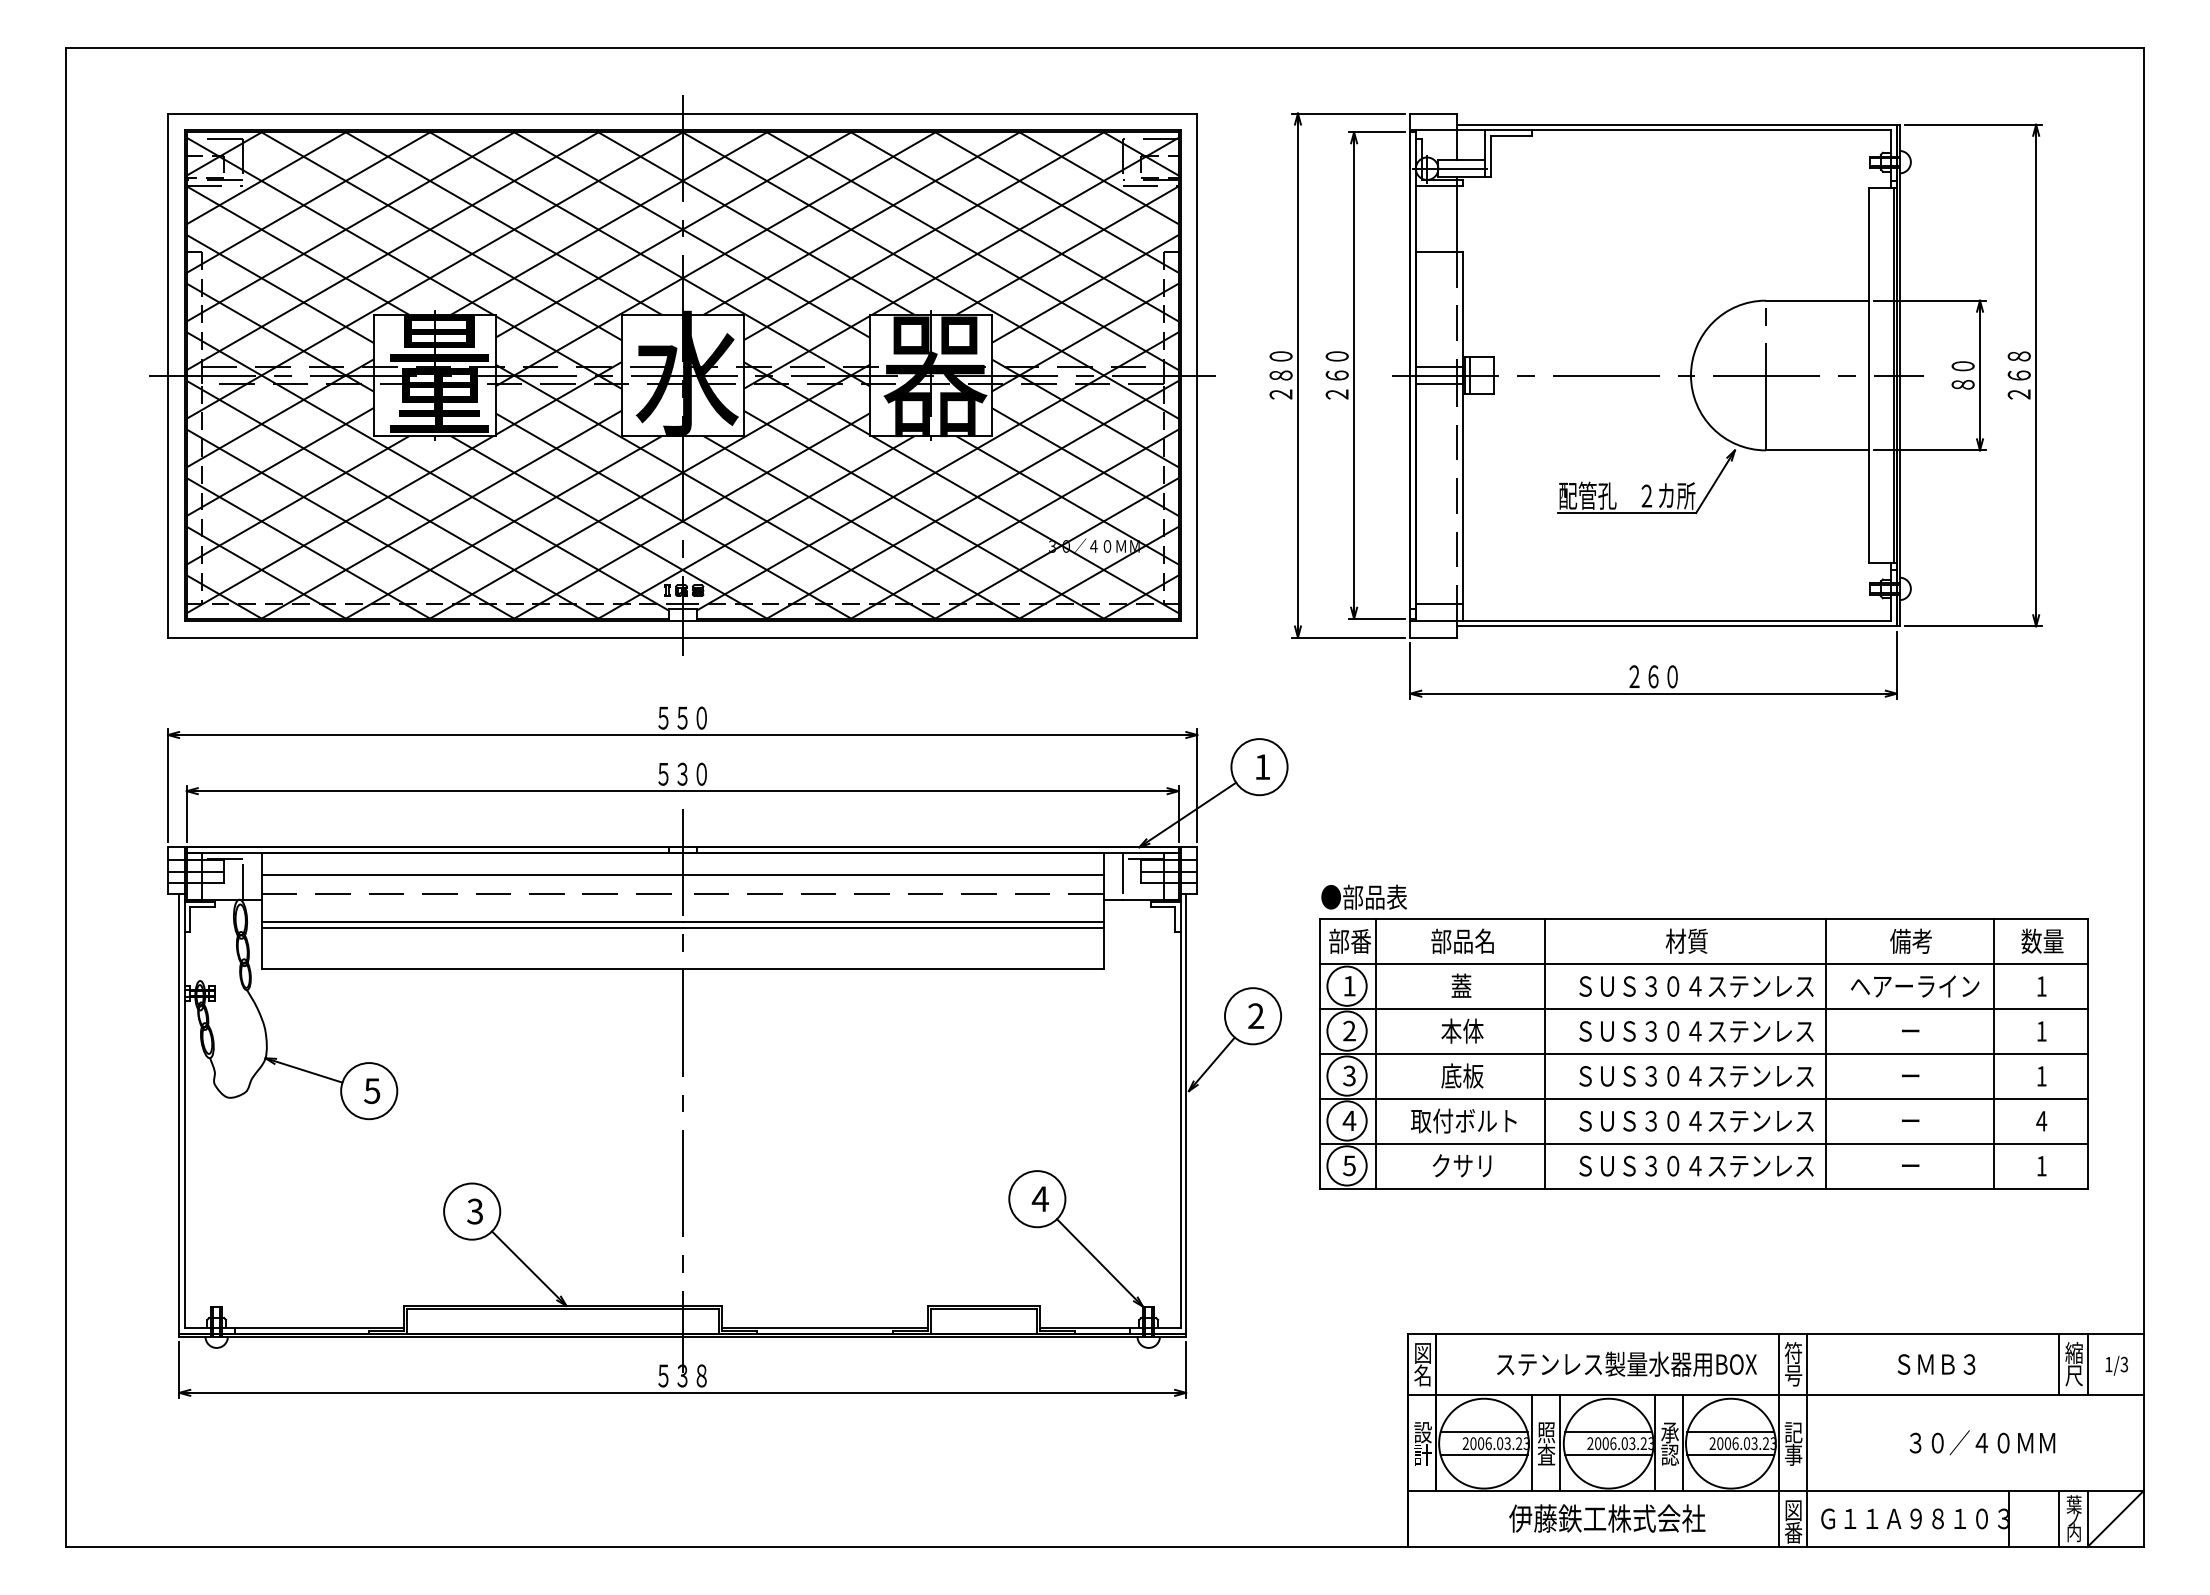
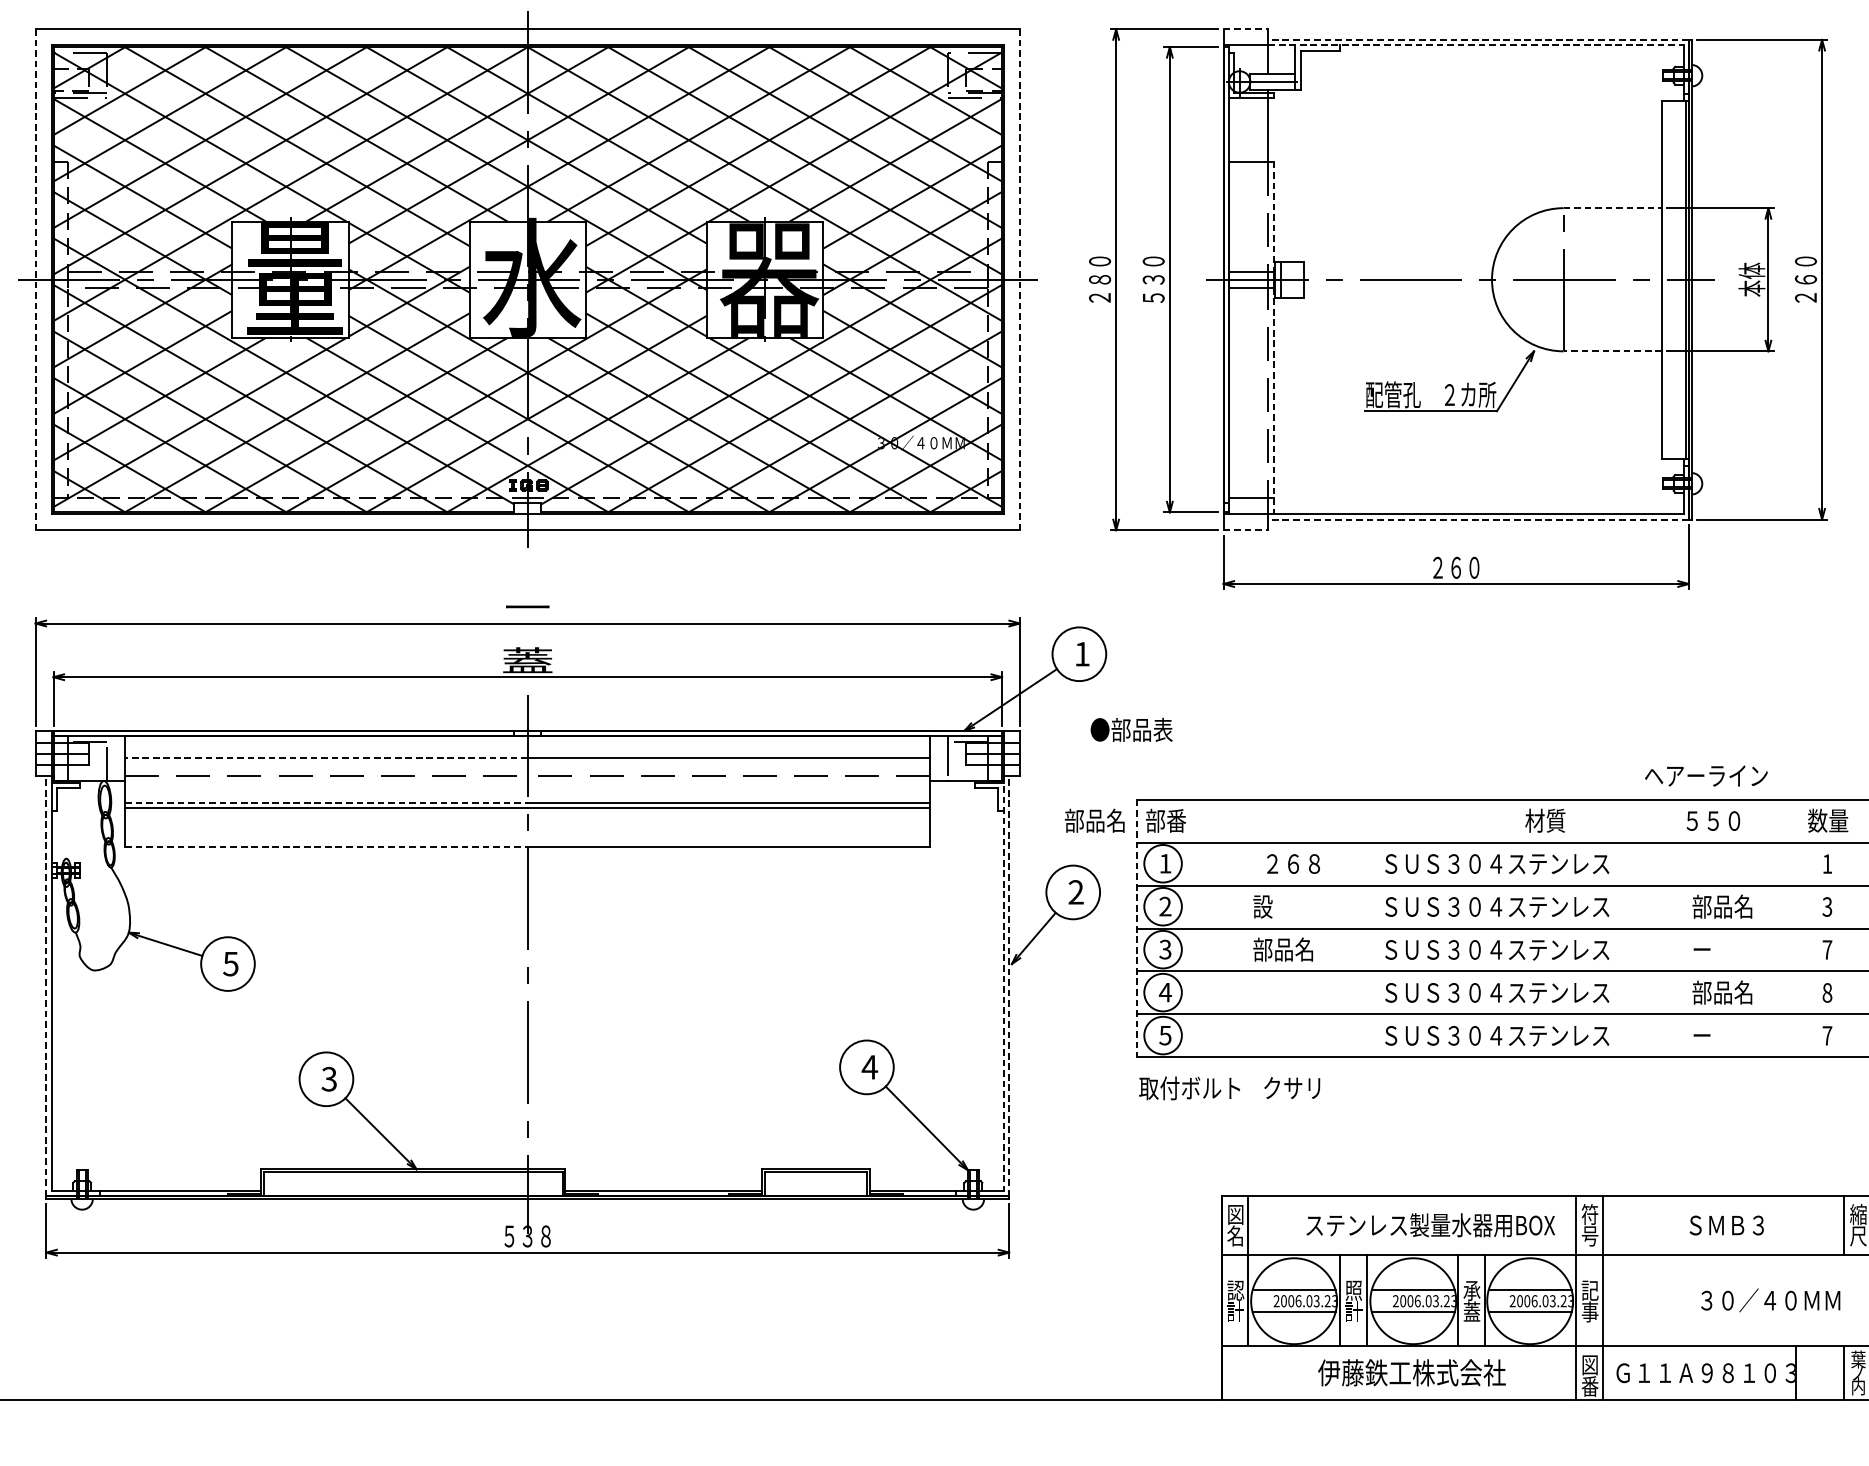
line: (1434, 113) -> (1246, 29), solid -> dashed
line: (1676, 124) -> (1478, 39), solid -> dashed
line: (1674, 130) -> (1476, 45), solid -> dashed
line: (1817, 300) -> (1612, 208), solid -> dashed
text: (2019, 356) -> (1806, 261), ２６８ -> ２６０
line: (1197, 375) -> (1020, 279), solid -> dashed
text: (1962, 375) -> (1751, 279), ８０ -> 本体
line: (168, 376) -> (36, 280), solid -> dashed
text: (1336, 384) -> (1153, 288), ２６０ -> ５３０
line: (1462, 436) -> (1273, 338), solid -> dashed
line: (1816, 450) -> (1612, 351), solid -> dashed
line: (1676, 626) -> (1478, 519), solid -> dashed
line: (1434, 637) -> (1246, 530), solid -> dashed
text: (682, 717) -> (527, 606), ５５０ -> ー
text: (682, 772) -> (527, 659), ５３０ -> 蓋
line: (472, 875) -> (326, 757), solid -> dashed
text: (1363, 896) -> (1131, 729), moved
line: (472, 922) -> (326, 802), solid -> dashed
text: (1462, 940) -> (1094, 820), moved
text: (1686, 940) -> (1545, 820), moved
text: (1920, 940) -> (1711, 820), 備考 -> ５５０
line: (472, 968) -> (326, 846), solid -> dashed
text: (1481, 985) -> (1291, 863), 蓋 -> ２６８
text: (1915, 986) -> (1706, 776), moved
text: (1462, 1030) -> (1273, 906), 本体 -> 設
text: (1931, 1030) -> (1722, 906), ー -> 部品名
text: (2041, 1031) -> (1827, 907), 1 -> 3
line: (1320, 1053) -> (1137, 928), solid -> dashed
line: (1376, 1053) -> (1191, 928), removed
line: (1544, 1053) -> (1351, 928), removed
line: (1825, 1053) -> (1620, 928), removed
line: (1993, 1053) -> (1781, 928), removed
text: (1472, 1075) -> (1283, 949), 底板 -> 部品名
text: (2041, 1076) -> (1827, 950), 1 -> 7
line: (1180, 1111) -> (1003, 983), solid -> dashed
line: (179, 1114) -> (46, 986), solid -> dashed
line: (1186, 1114) -> (1009, 986), solid -> dashed
text: (1463, 1120) -> (1189, 1087), moved
text: (1931, 1120) -> (1722, 992), ー -> 部品名
text: (2041, 1121) -> (1827, 993), 4 -> 8
text: (1461, 1165) -> (1291, 1087), moved
text: (2041, 1166) -> (1827, 1036), 1 -> 7
text: (1425, 1432) -> (1238, 1290), 設 -> 認
text: (1546, 1454) -> (1353, 1311), 査 -> 計
text: (1670, 1454) -> (1472, 1311), 認 -> 蓋

